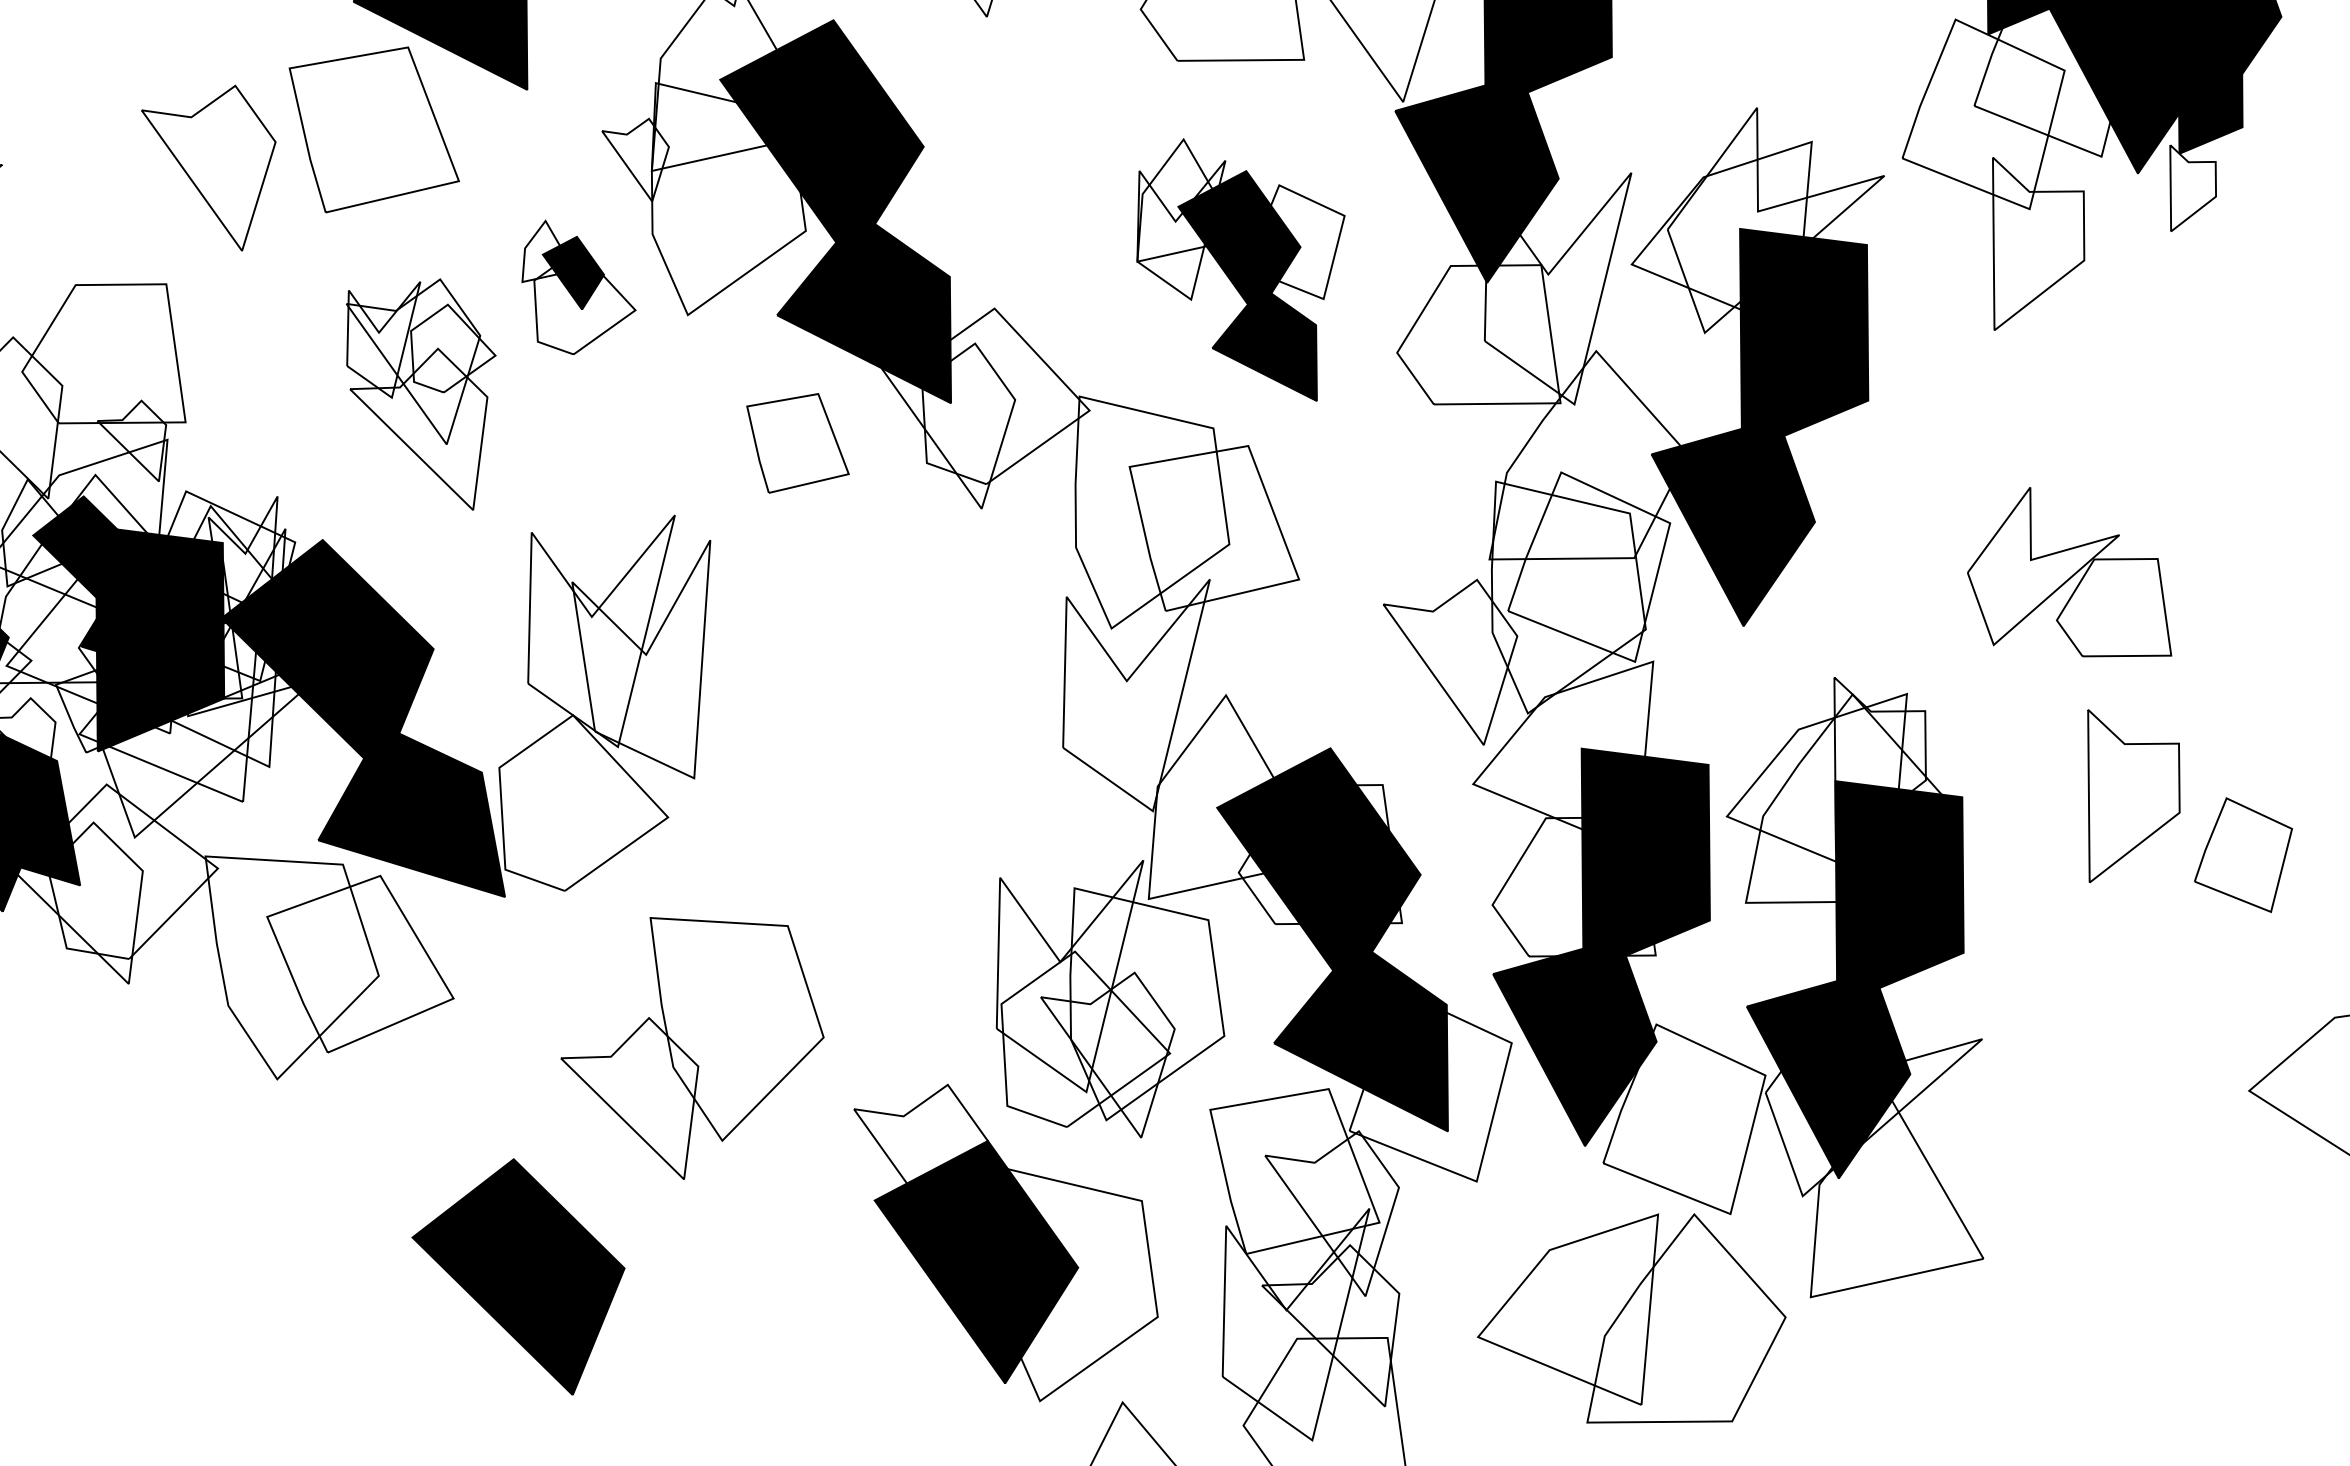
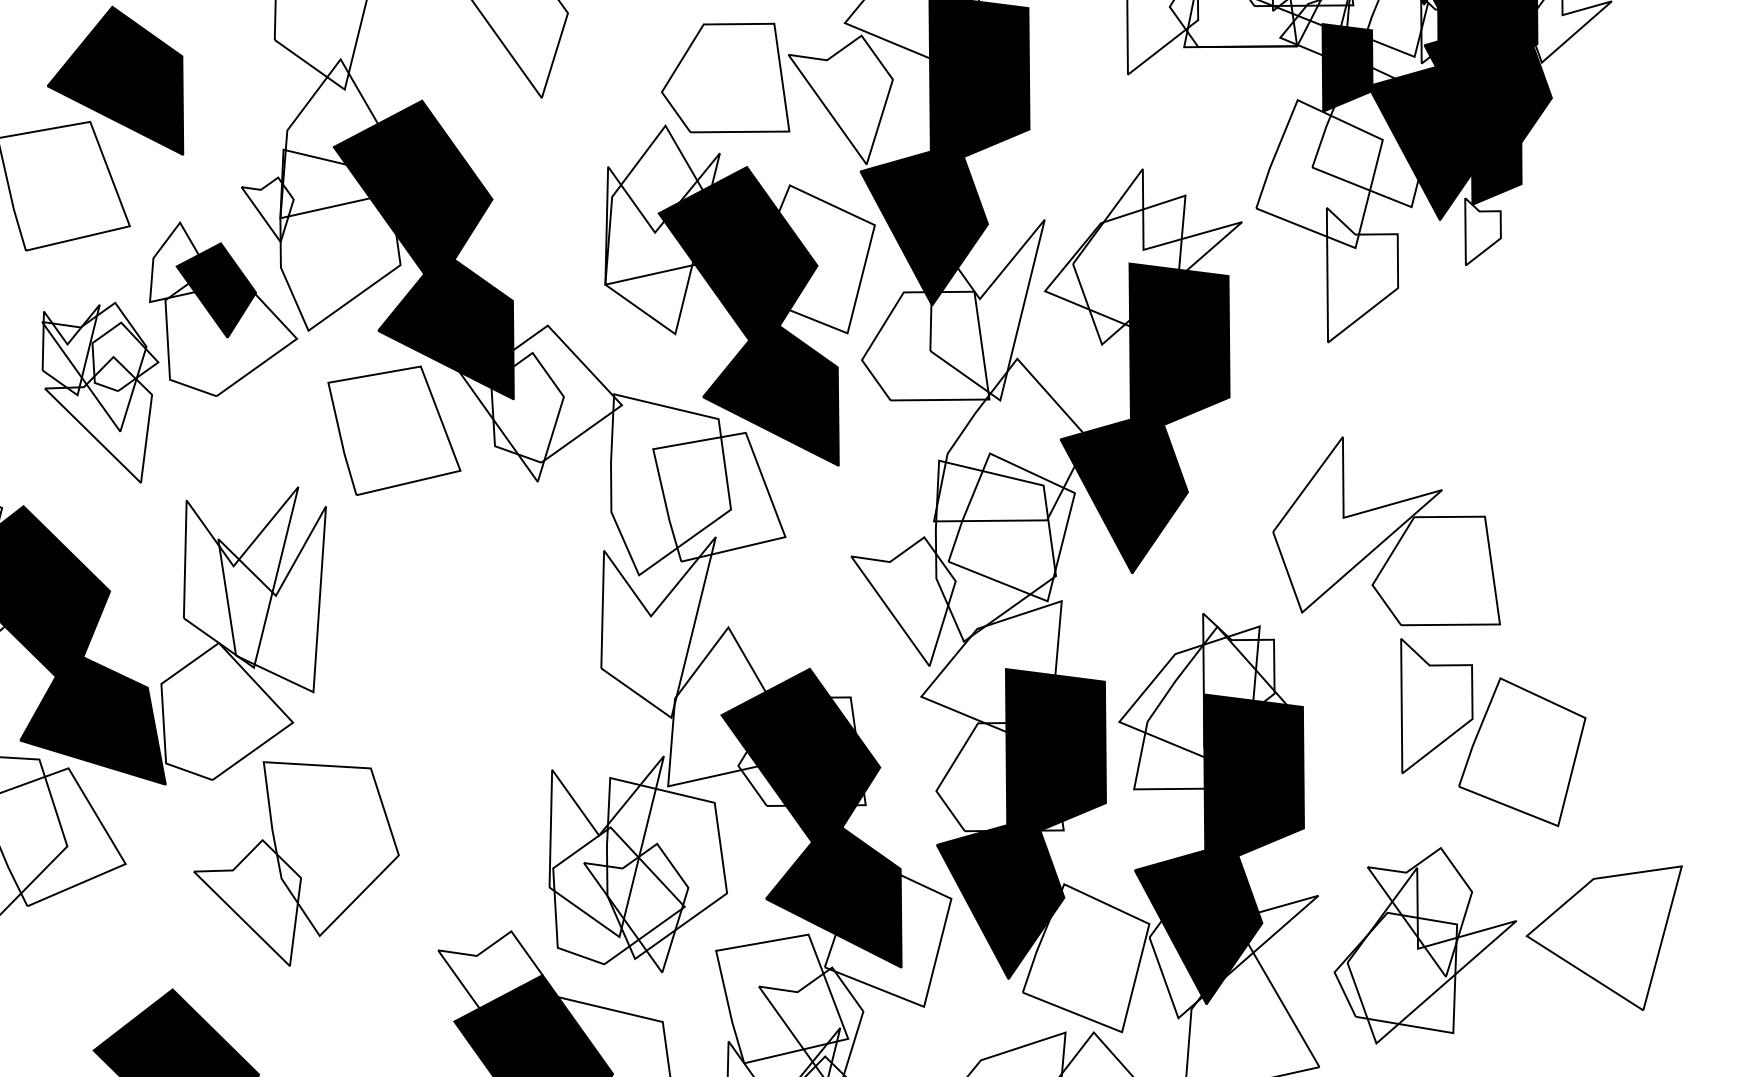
part: (1240, 269) -> (739, 295), size x1.67
part: (578, 287) -> (223, 309), size x1.67
part: (797, 443) -> (394, 430), size x1.67
part: (2069, 571) -> (1386, 530), size x1.43
part: (2243, 854) -> (1522, 751), size x1.67
part: (692, 1048) -> (296, 863), moved
part: (2119, 1103) -> (1425, 945), added

